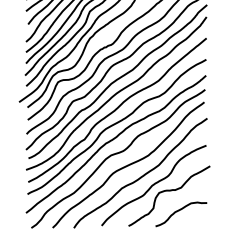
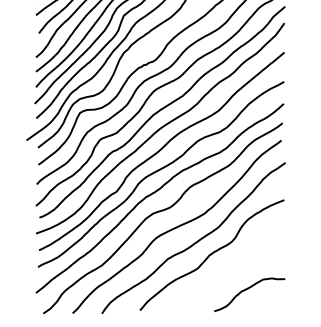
curve: (169, 191) -> (233, 263), removed

